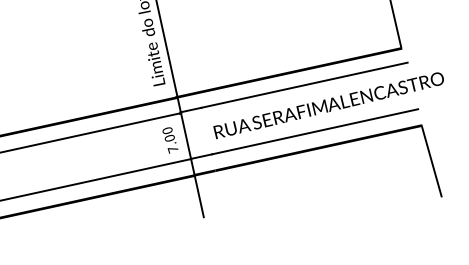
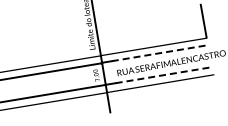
line: (306, 86) -> (161, 53), solid -> dashed
line: (315, 132) -> (164, 75), solid -> dashed
line: (430, 161) -> (217, 91), removed

